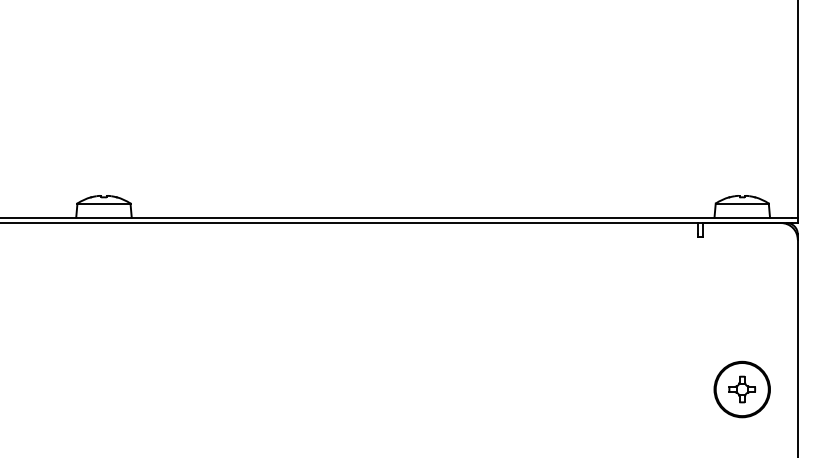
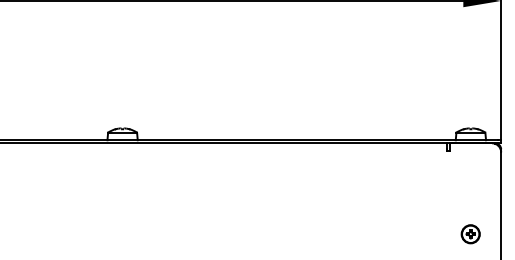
part: (741, 390) -> (470, 234), size x0.6

